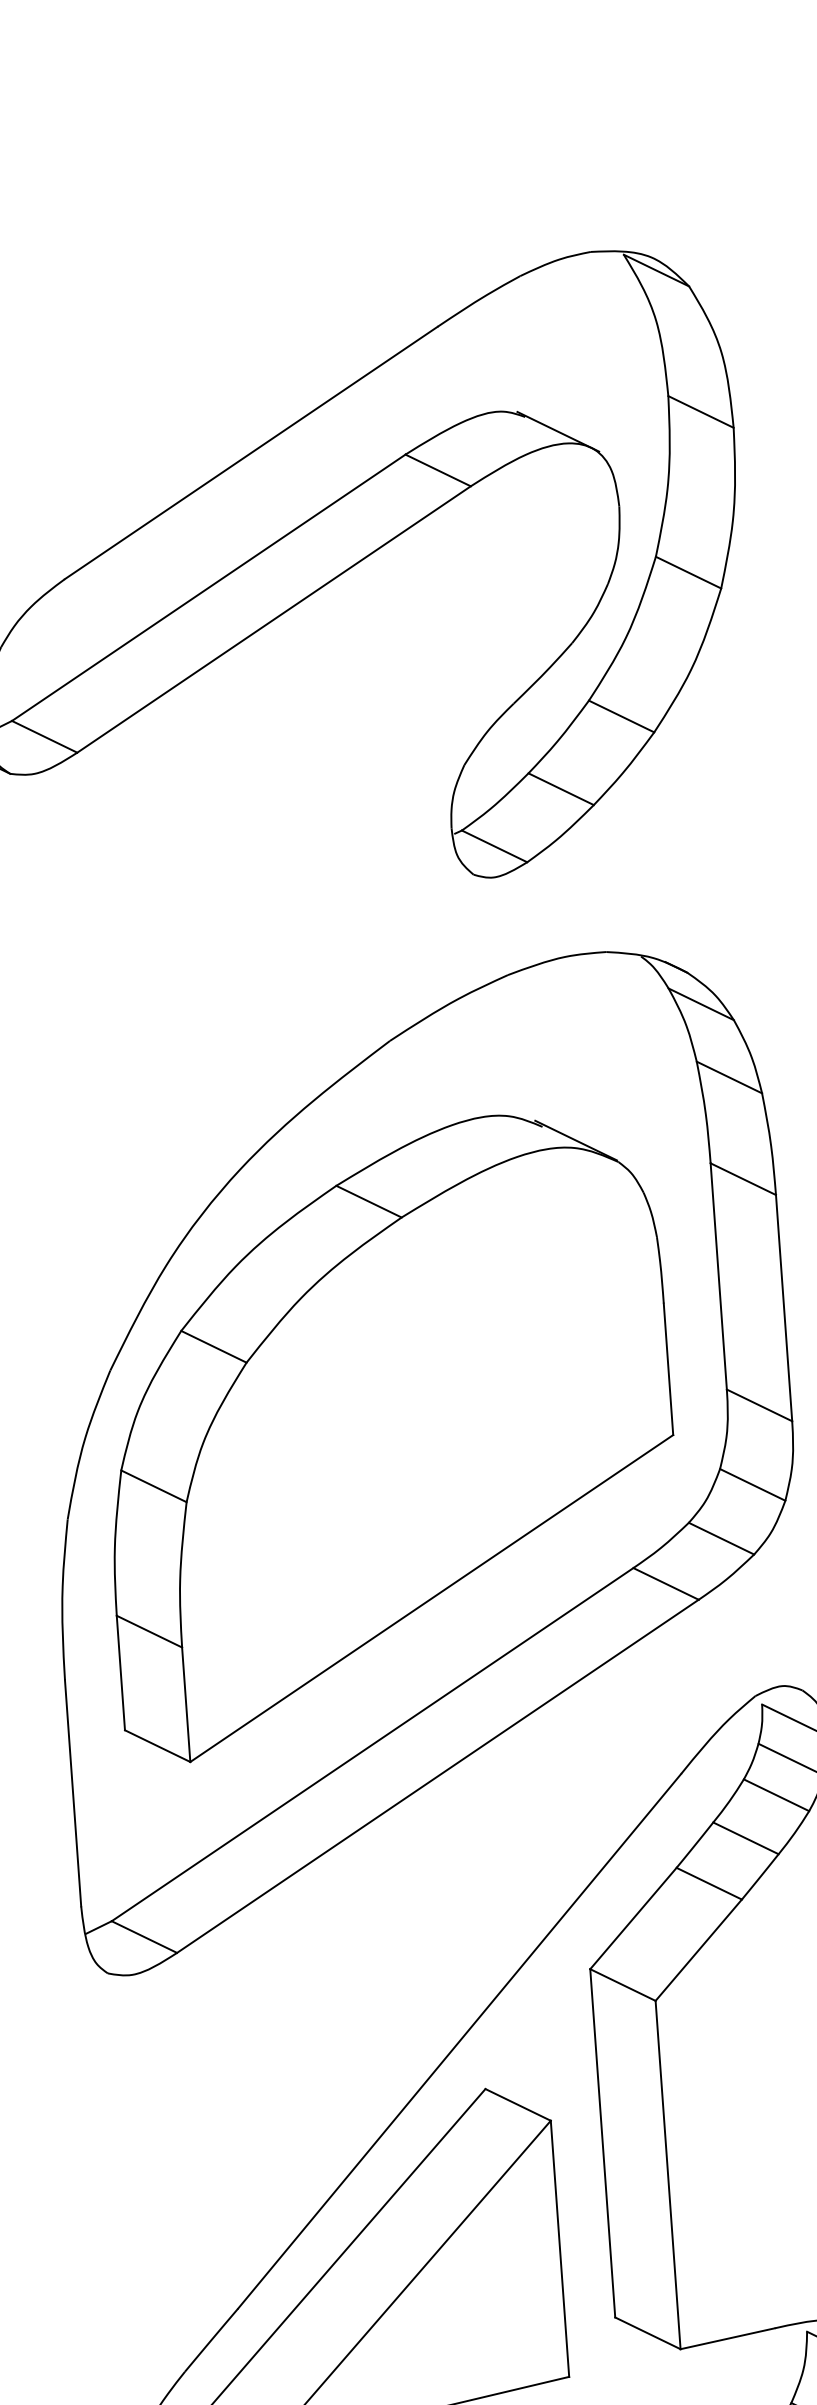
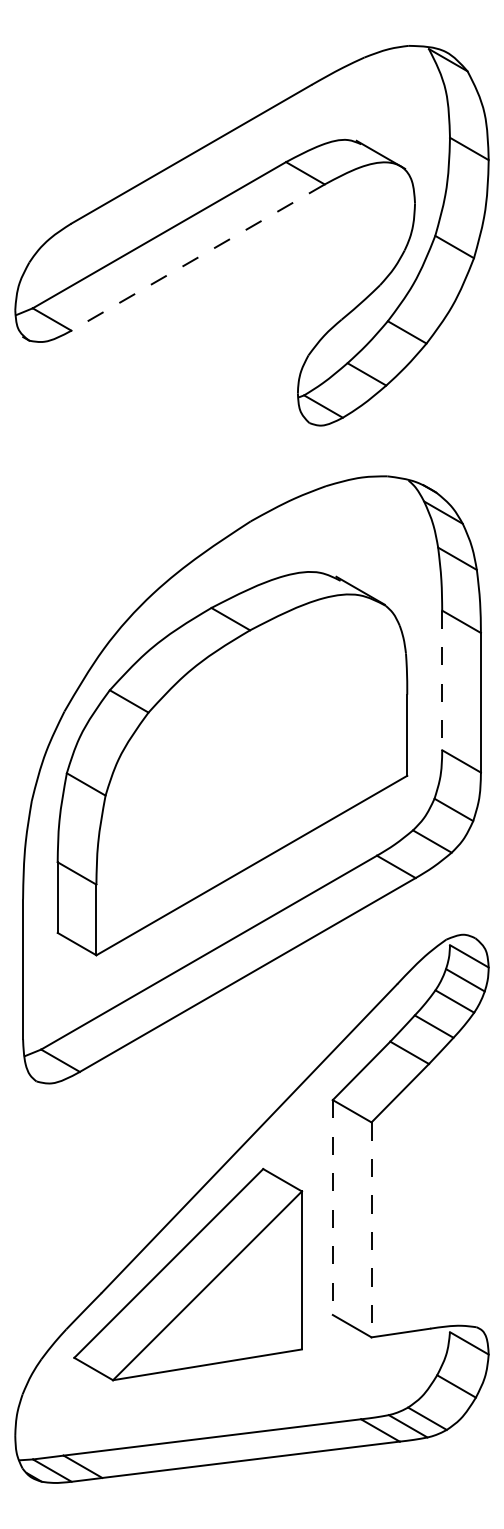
line: (273, 619) -> (197, 257), solid -> dashed
line: (719, 1276) -> (442, 680), solid -> dashed
line: (602, 2144) -> (332, 1208), solid -> dashed
line: (668, 2176) -> (371, 1230), solid -> dashed

